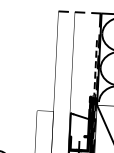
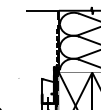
line: (77, 11) -> (42, 10), dashed -> solid

